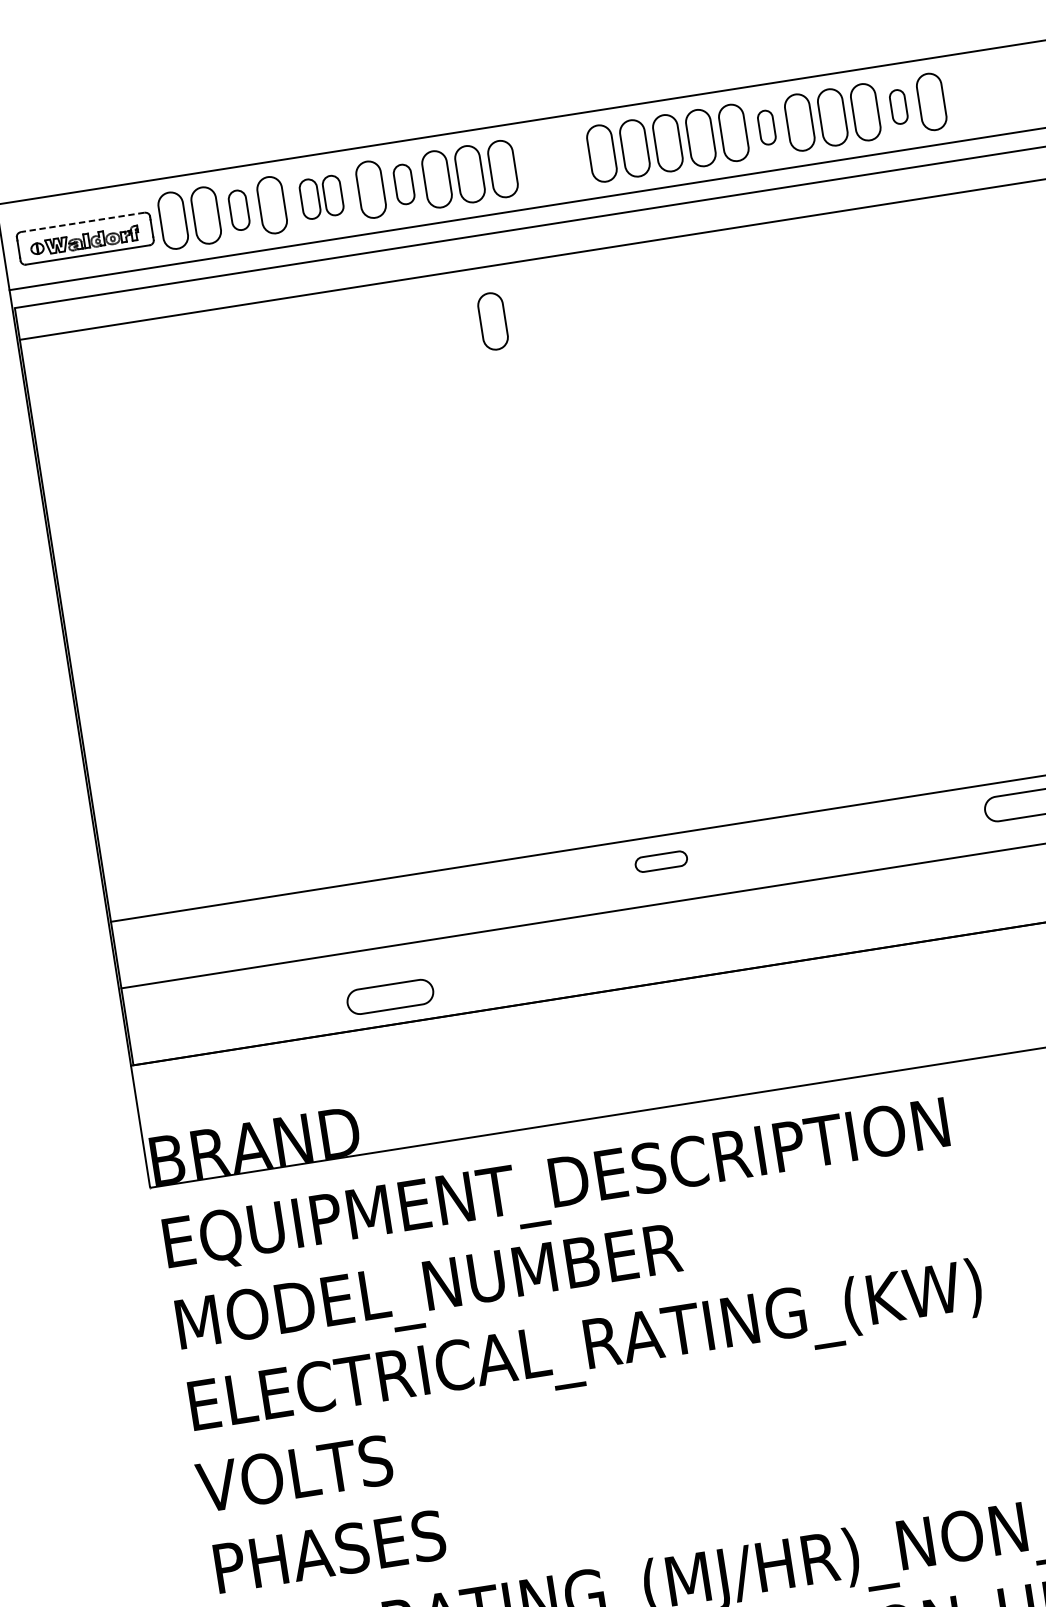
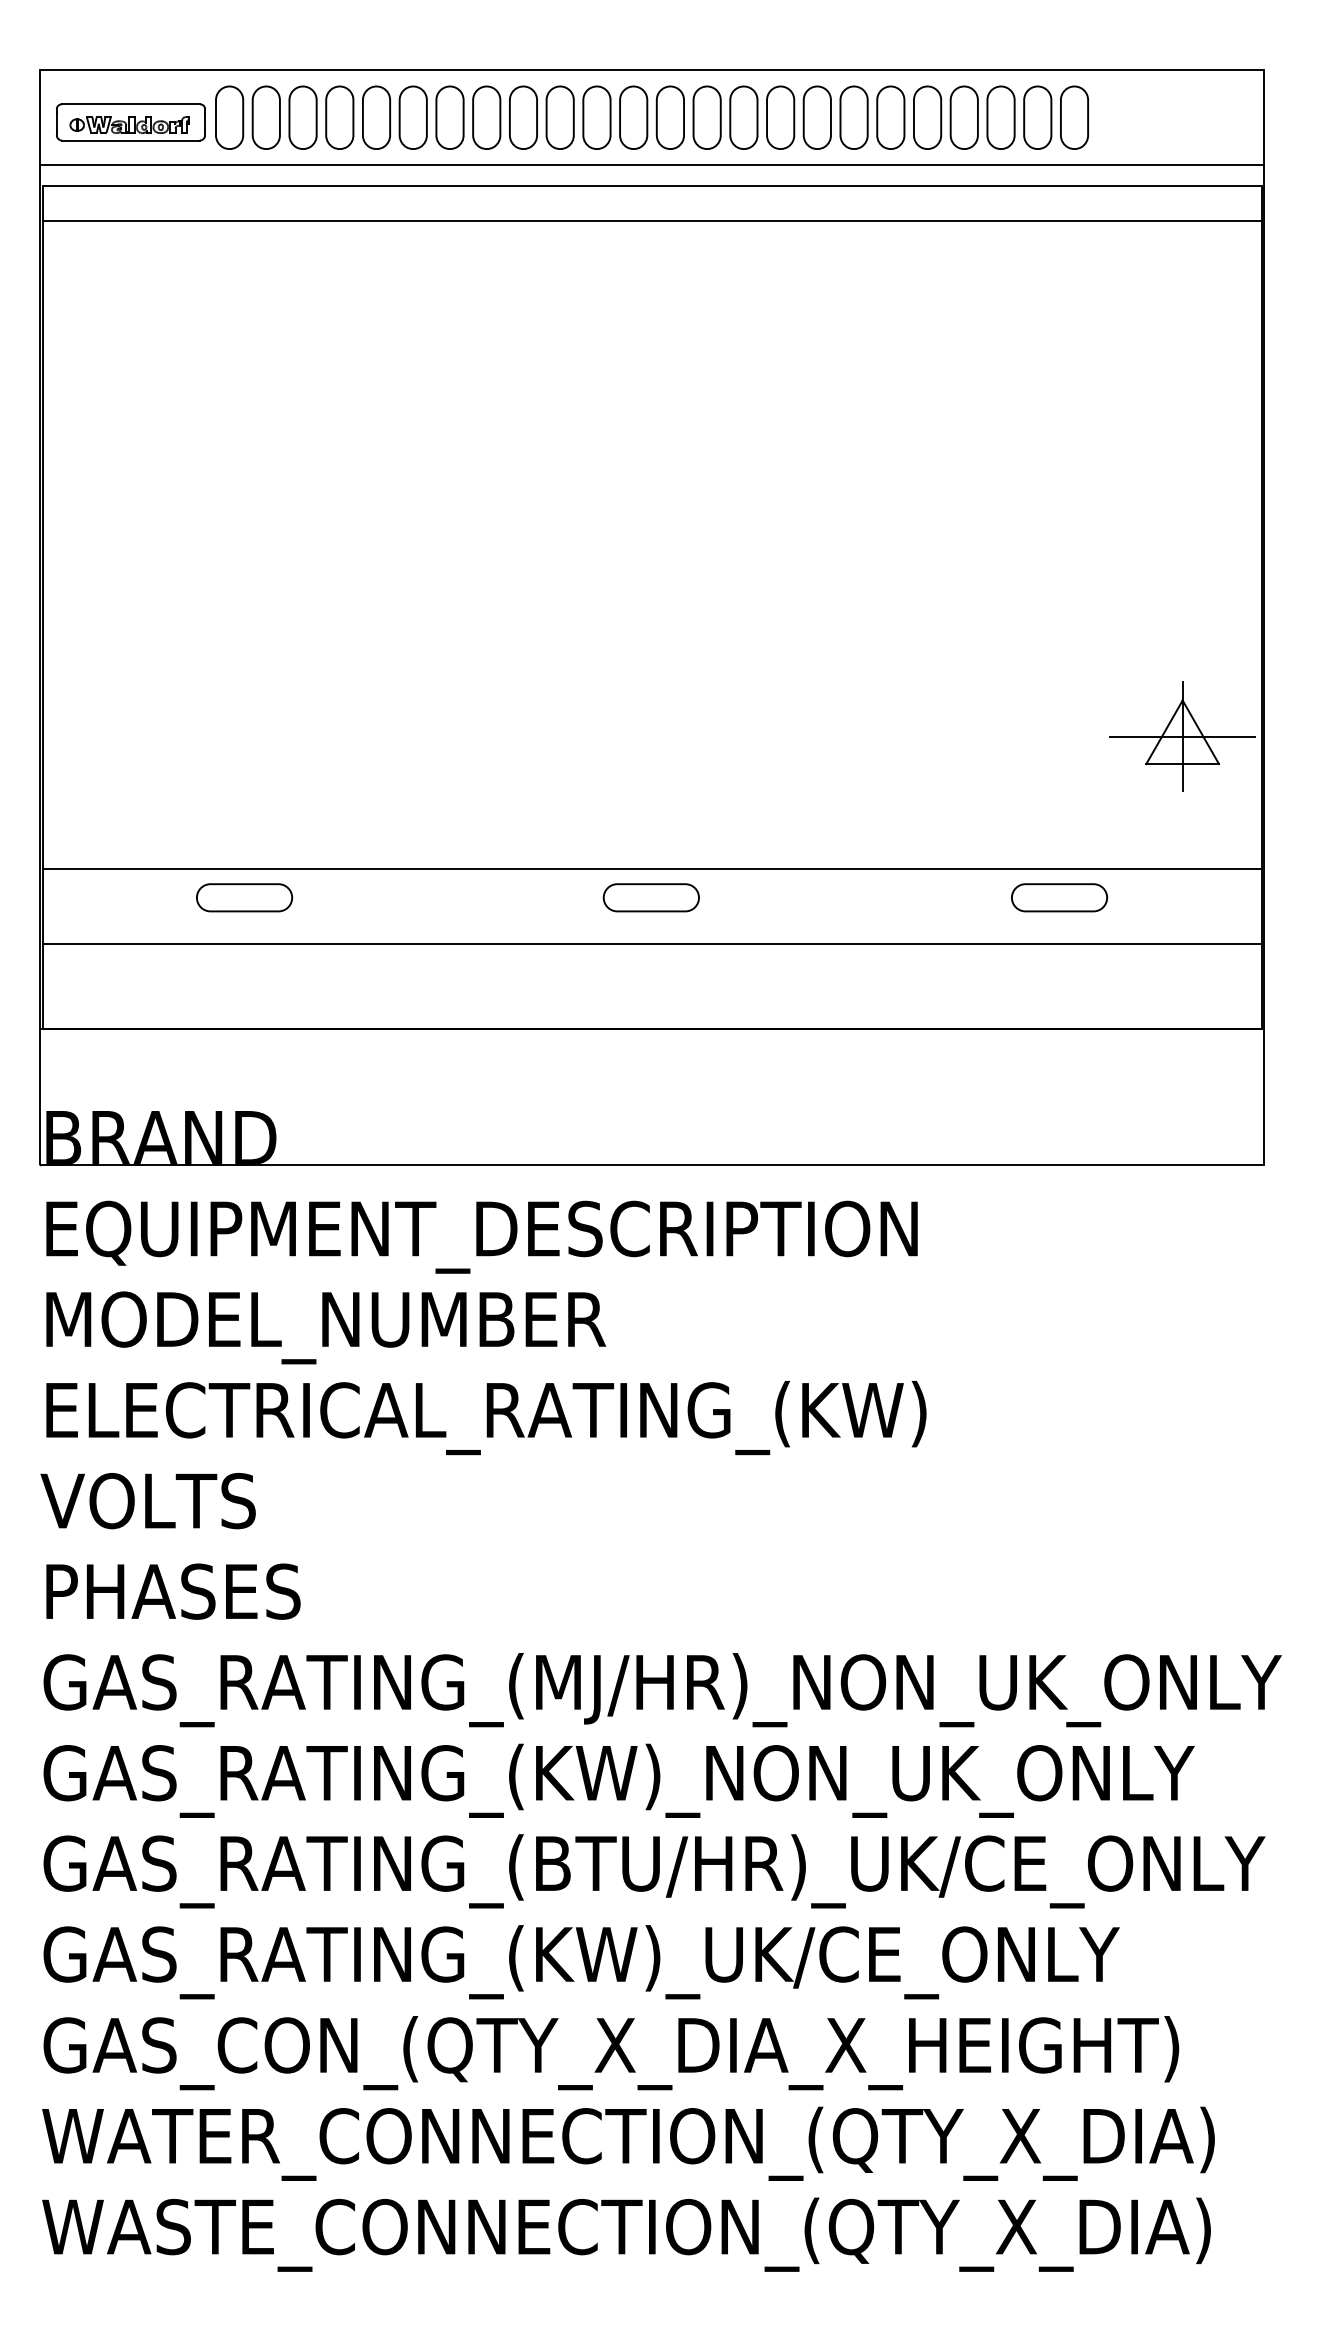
part: (898, 106) -> (1037, 117), size x1.67
part: (766, 127) -> (890, 117), size x1.67
part: (551, 161) -> (651, 117), added
part: (403, 184) -> (486, 117), size x1.43
part: (321, 197) -> (394, 117), size x1.43
part: (238, 210) -> (302, 117), size x1.43
line: (82, 222) -> (130, 104), dashed -> solid
part: (492, 321) -> (559, 281), removed
part: (660, 861) -> (650, 897), size x1.67
part: (390, 996) -> (244, 897), moved

